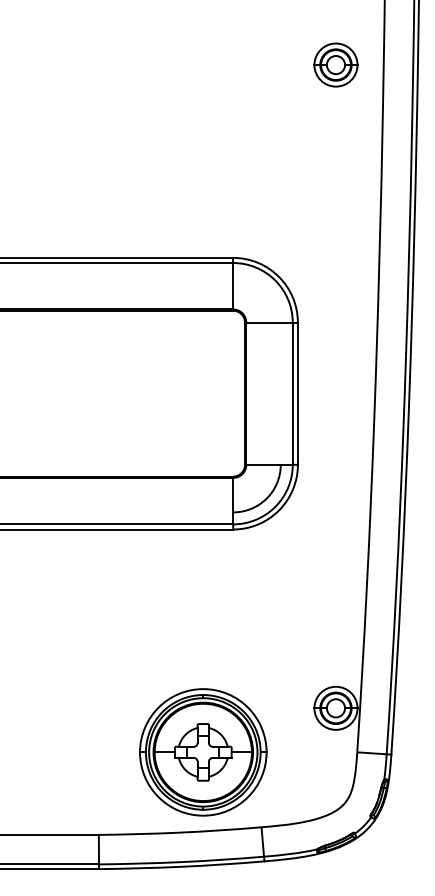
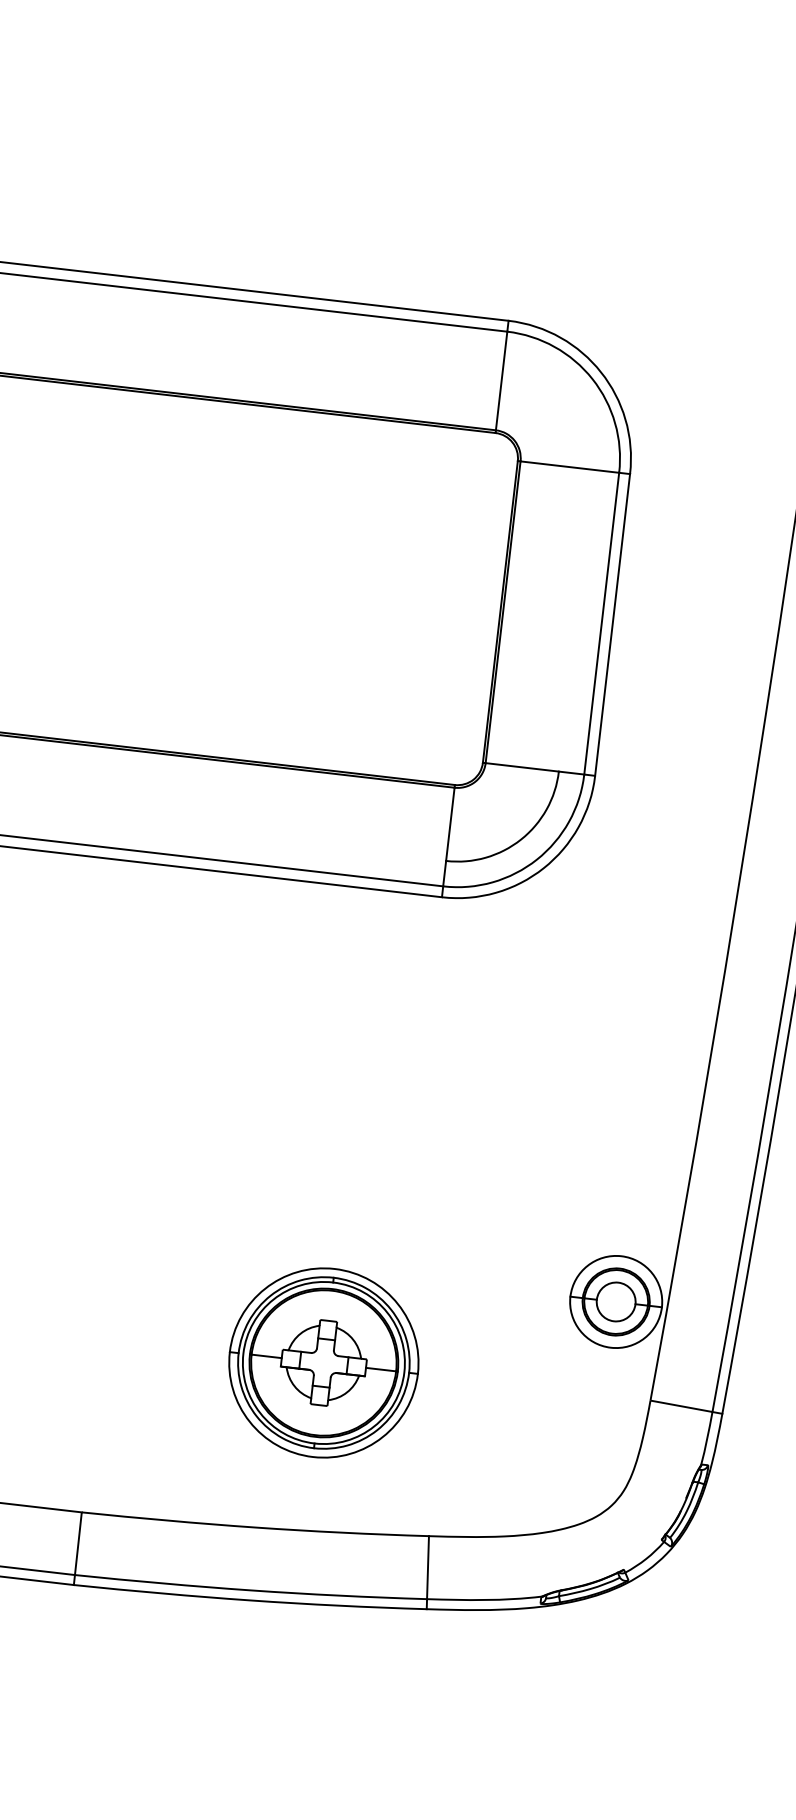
part: (203, 752) -> (324, 1363), size x0.7

